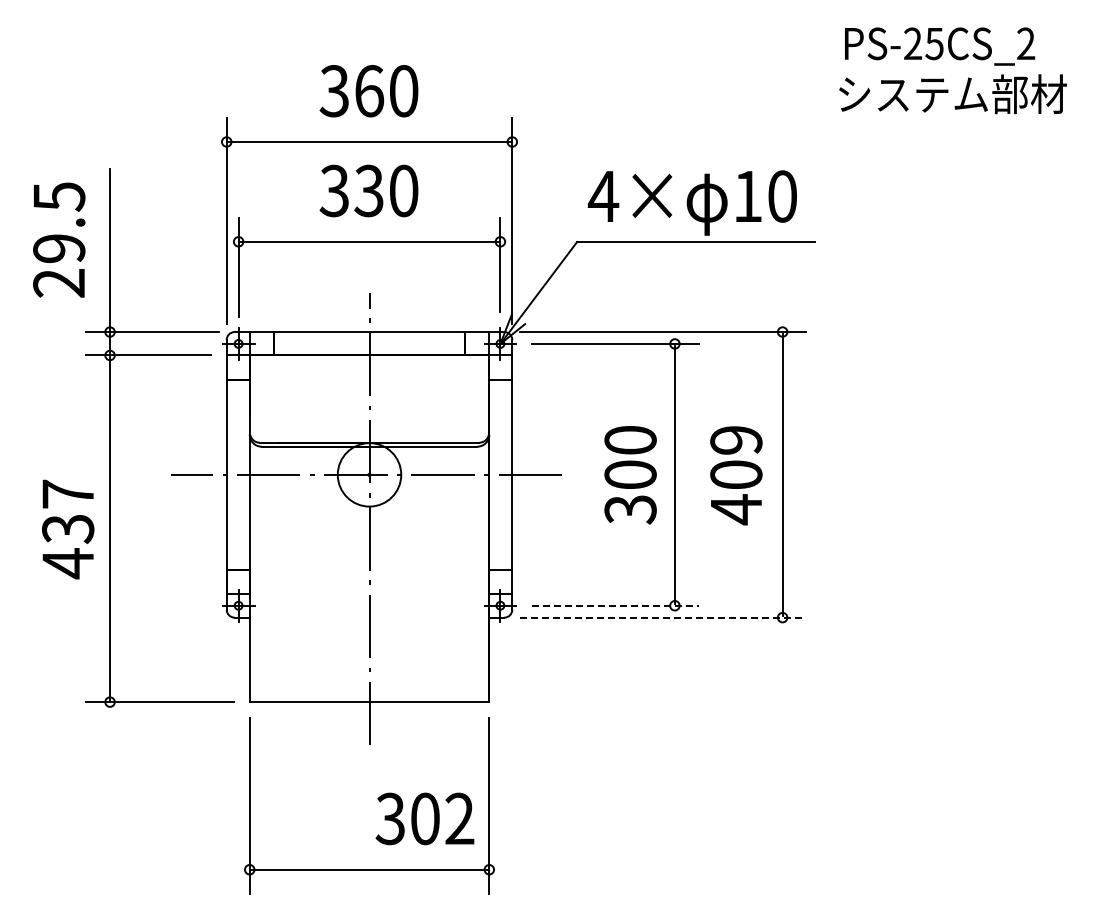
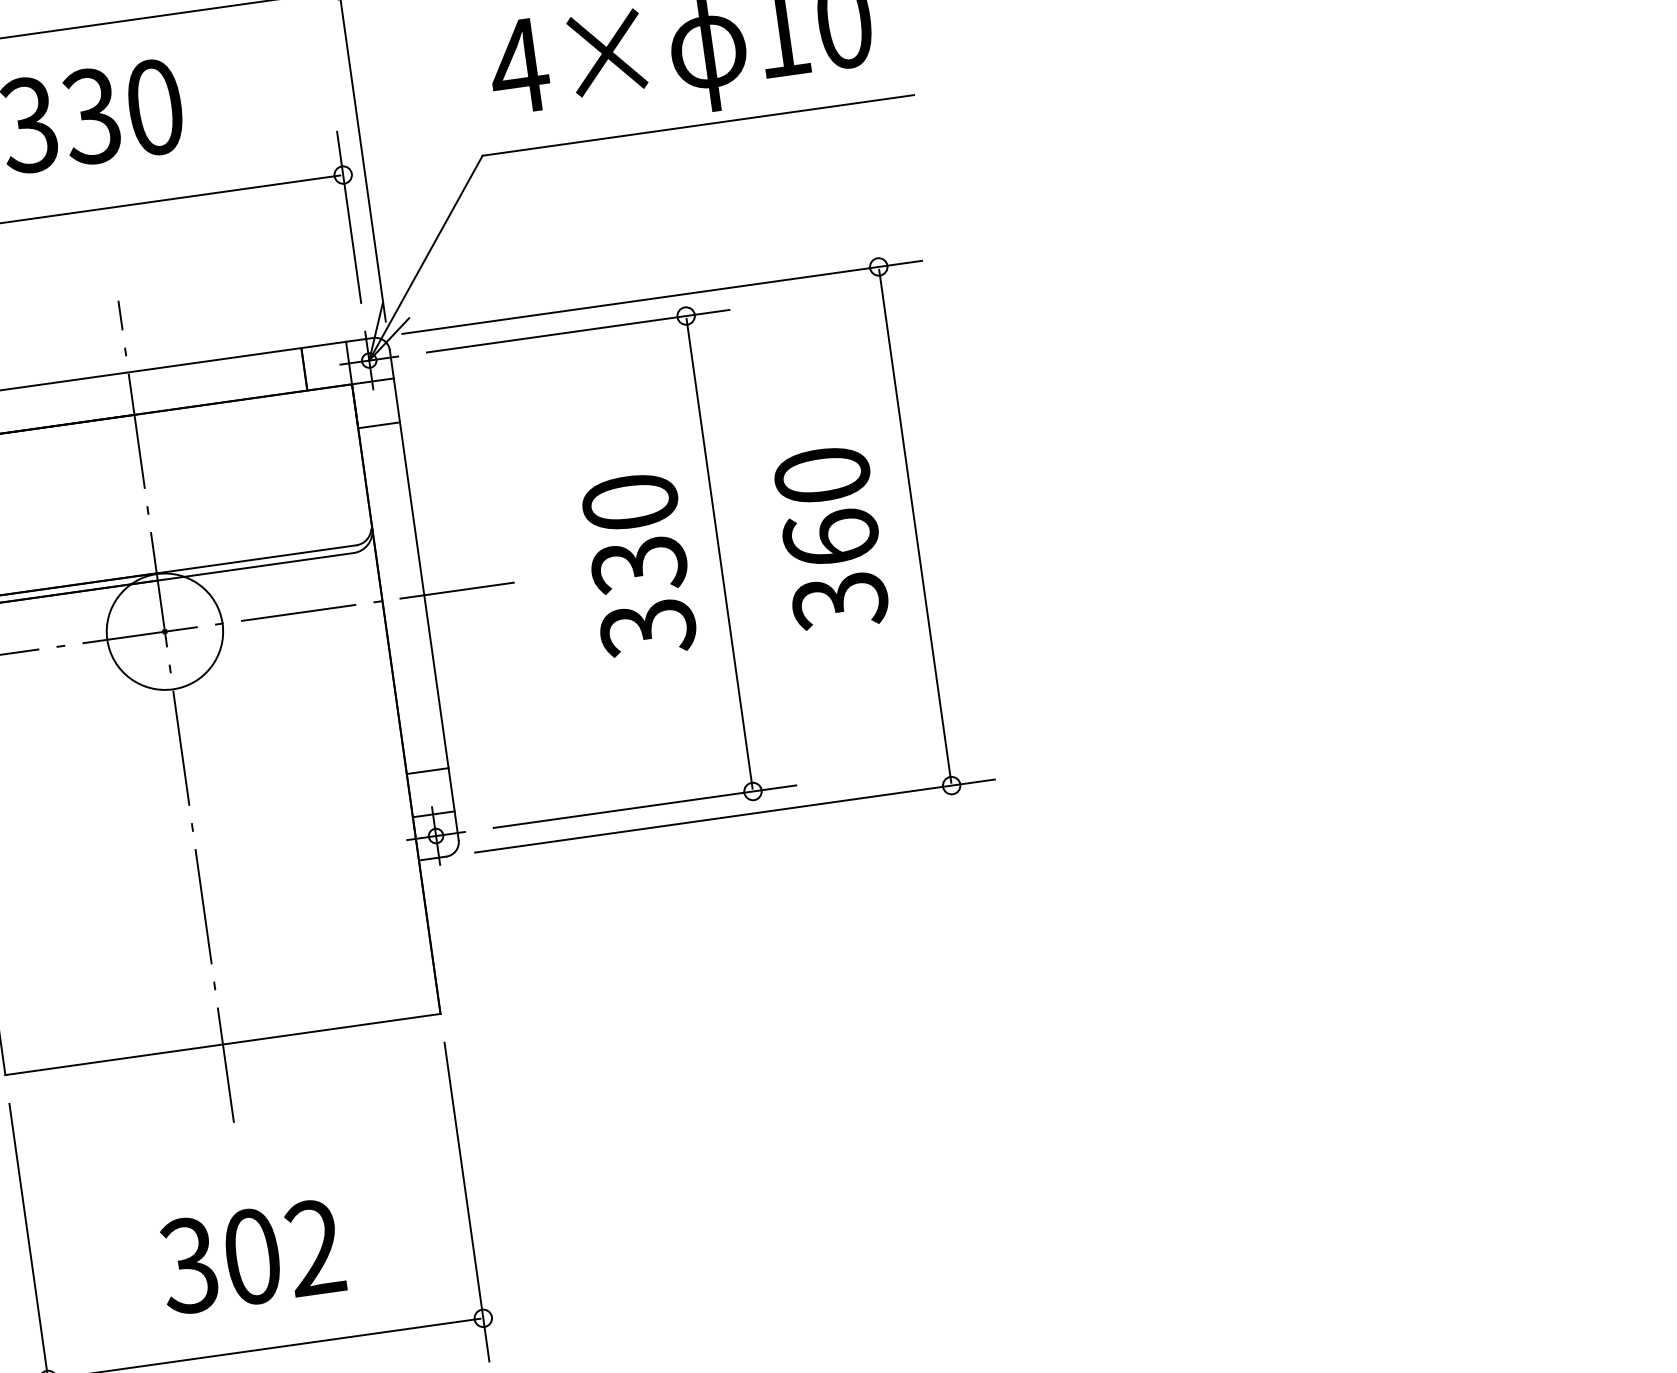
text: (630, 475) -> (639, 566), 300 -> 330
text: (736, 475) -> (831, 539), 409 -> 360
line: (615, 605) -> (645, 806), dashed -> solid
line: (663, 617) -> (735, 815), dashed -> solid
text: (424, 818) -> (250, 1256), moved

